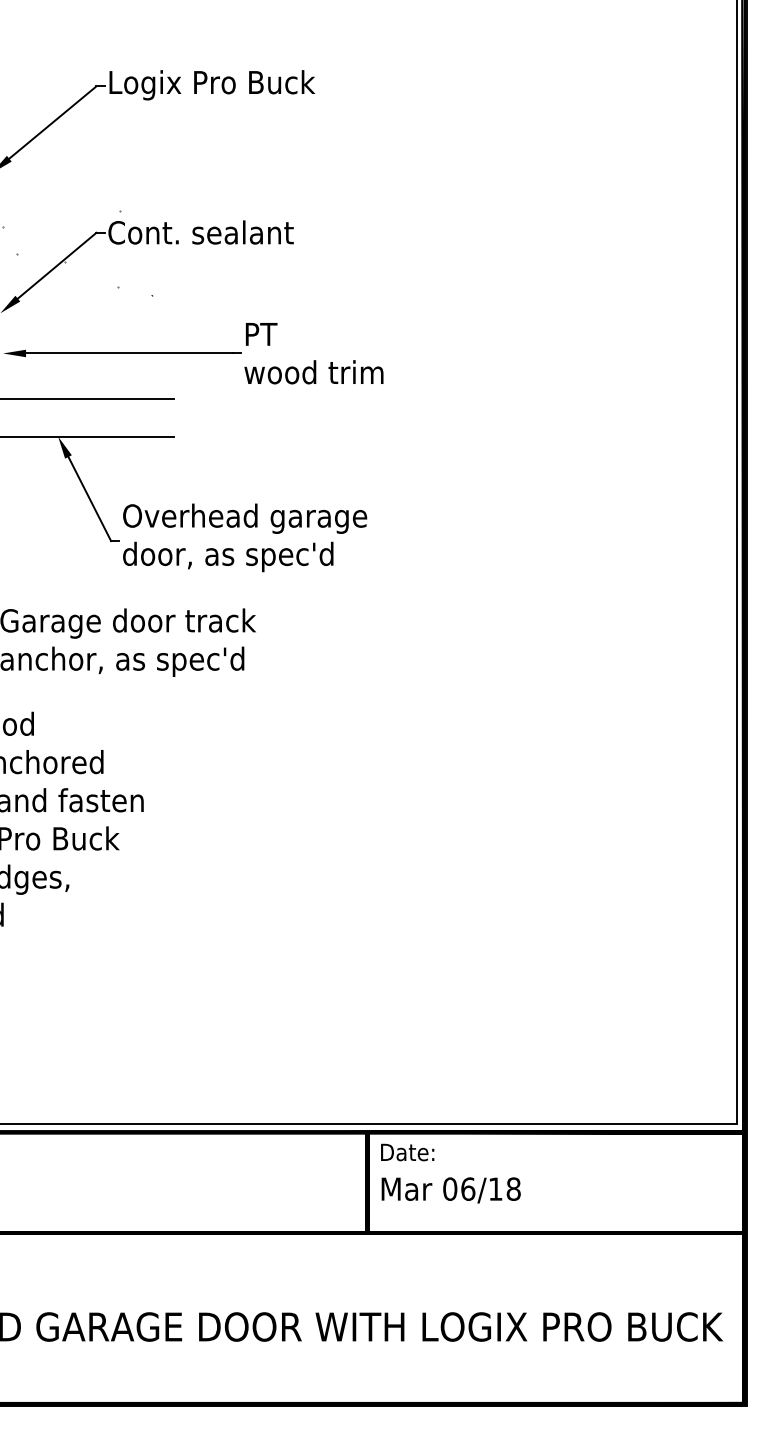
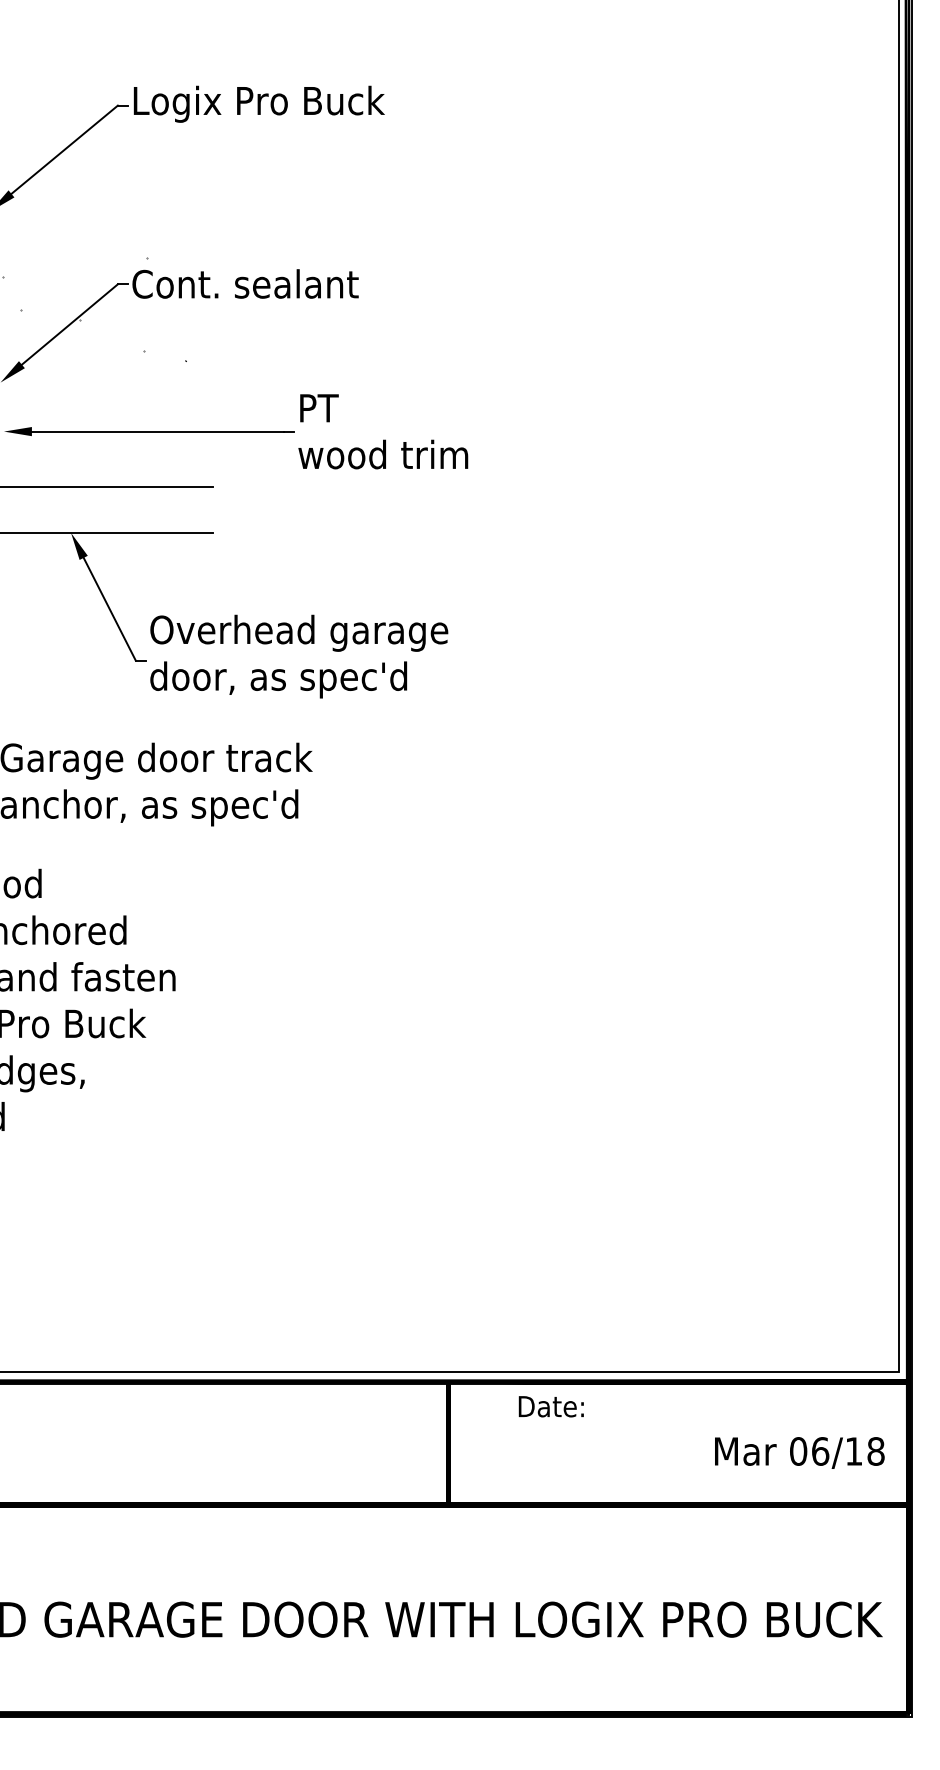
text: (407, 1152) -> (551, 1406), moved
text: (450, 1190) -> (798, 1453), moved

